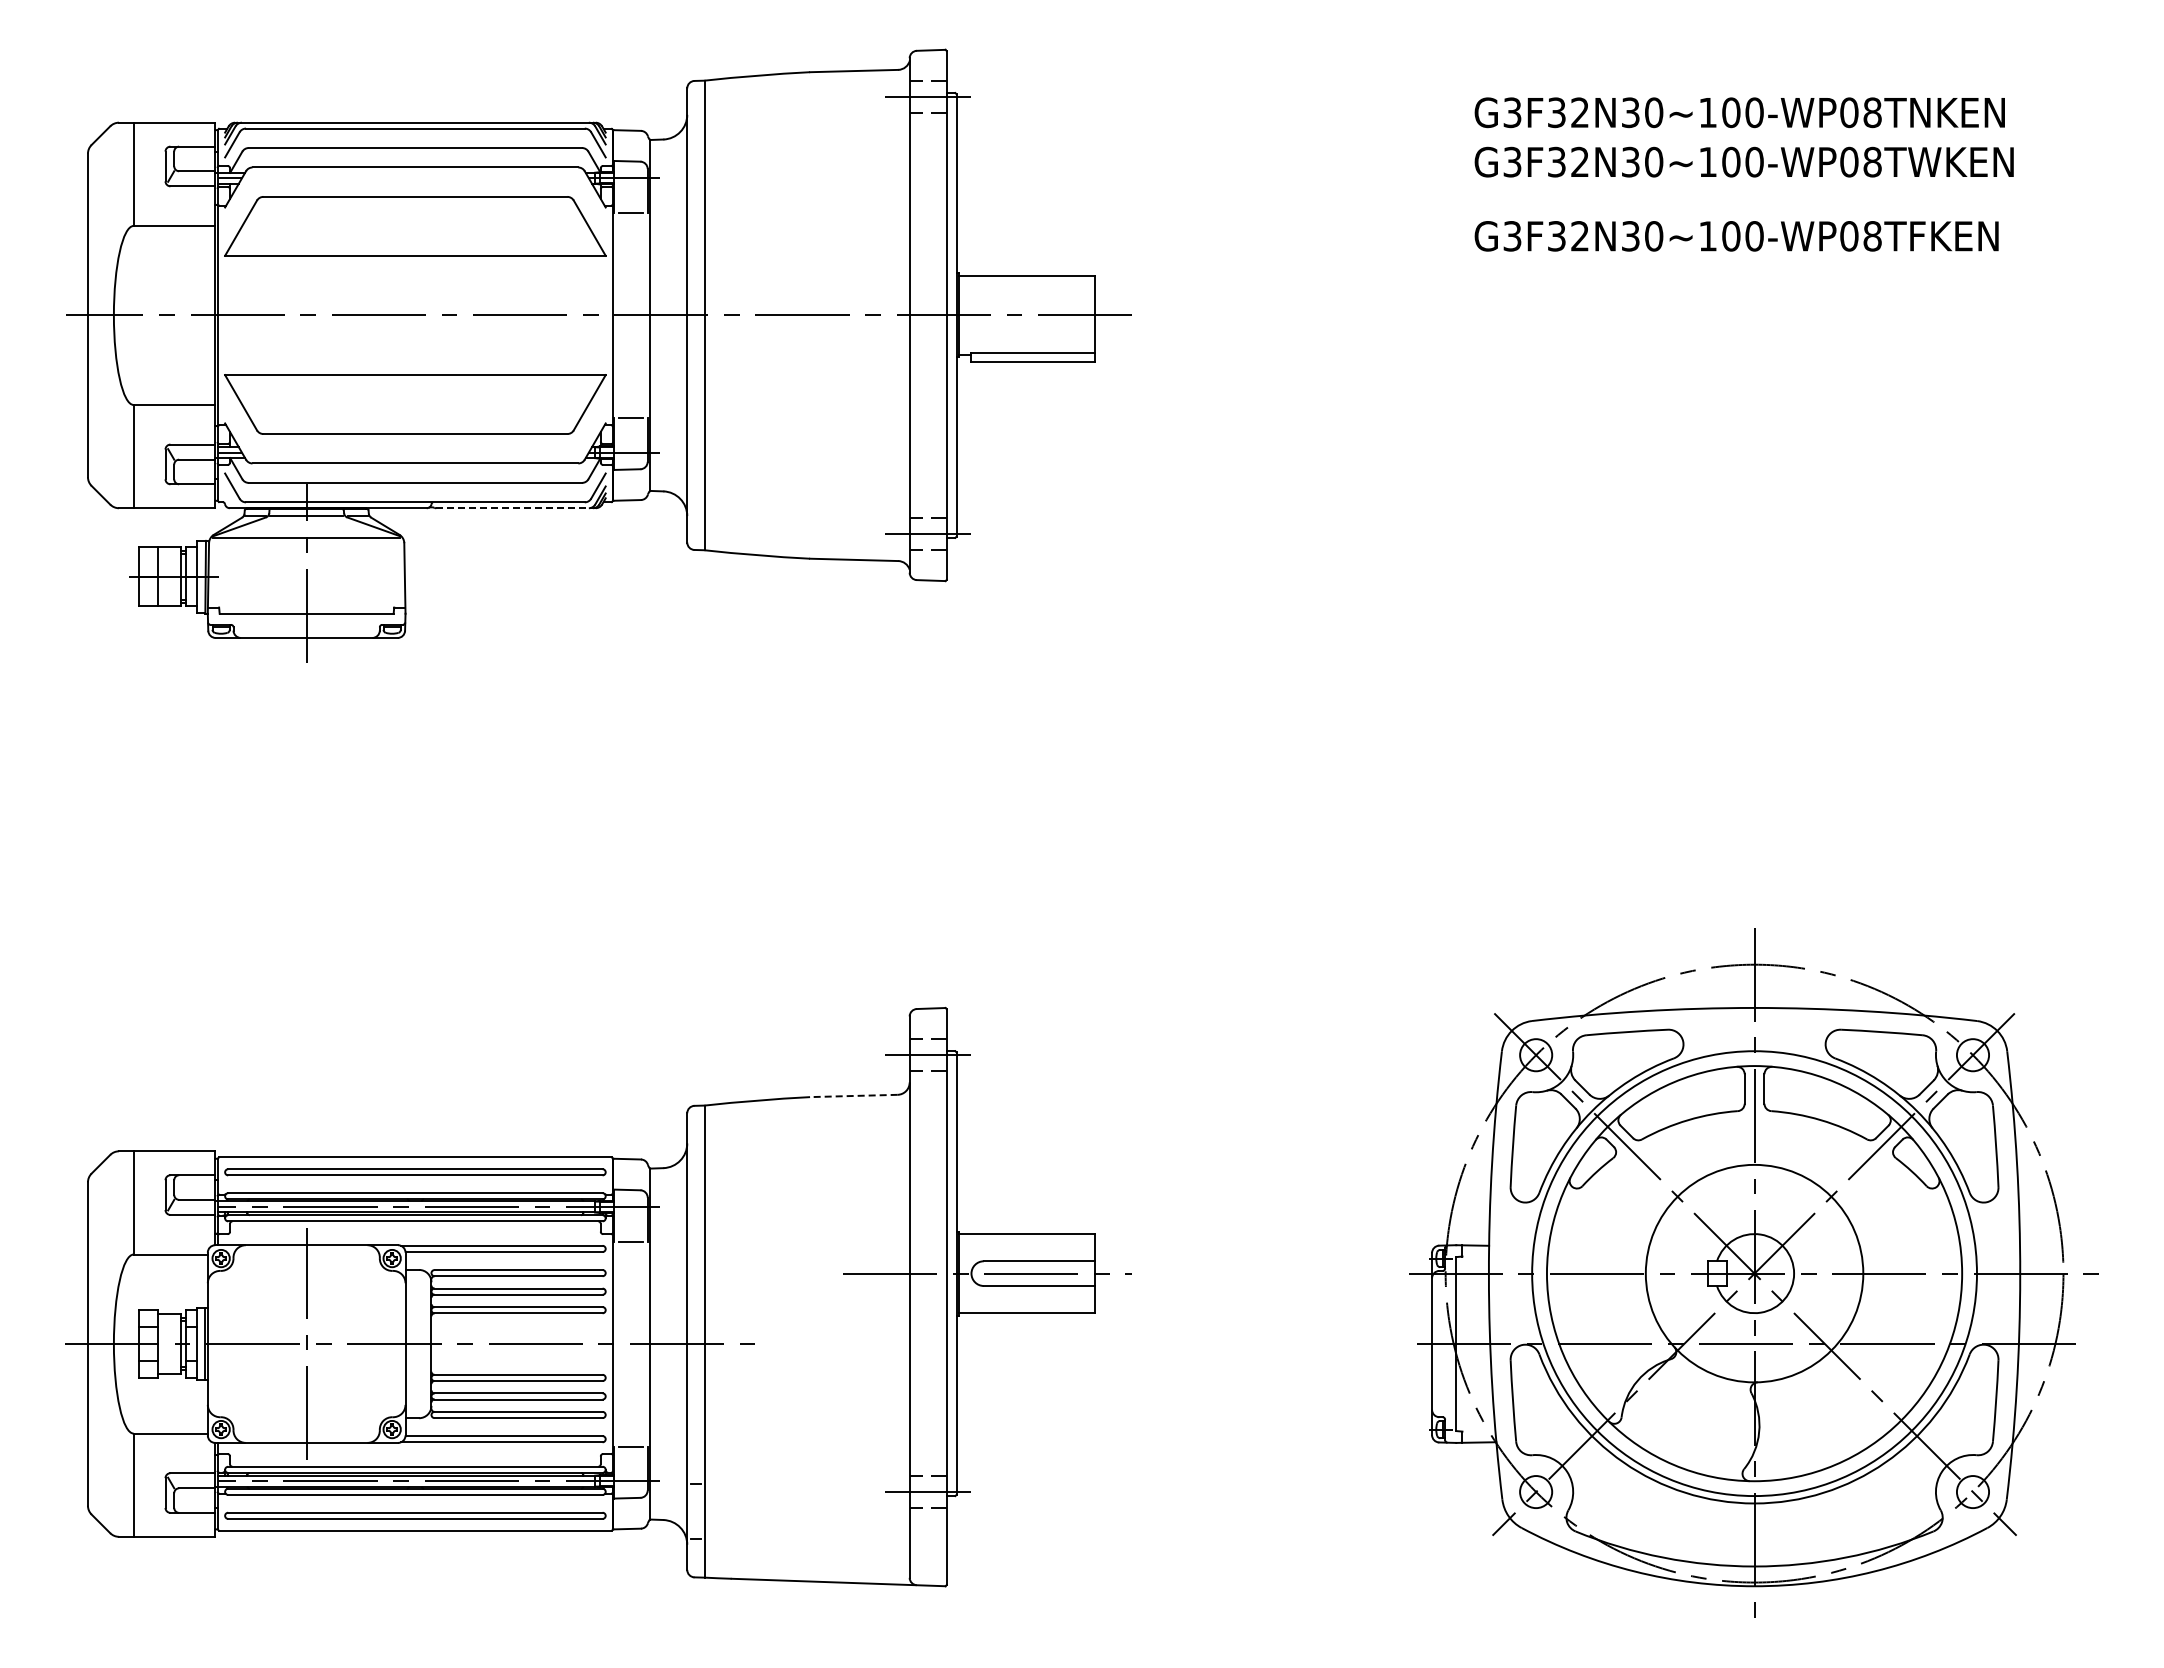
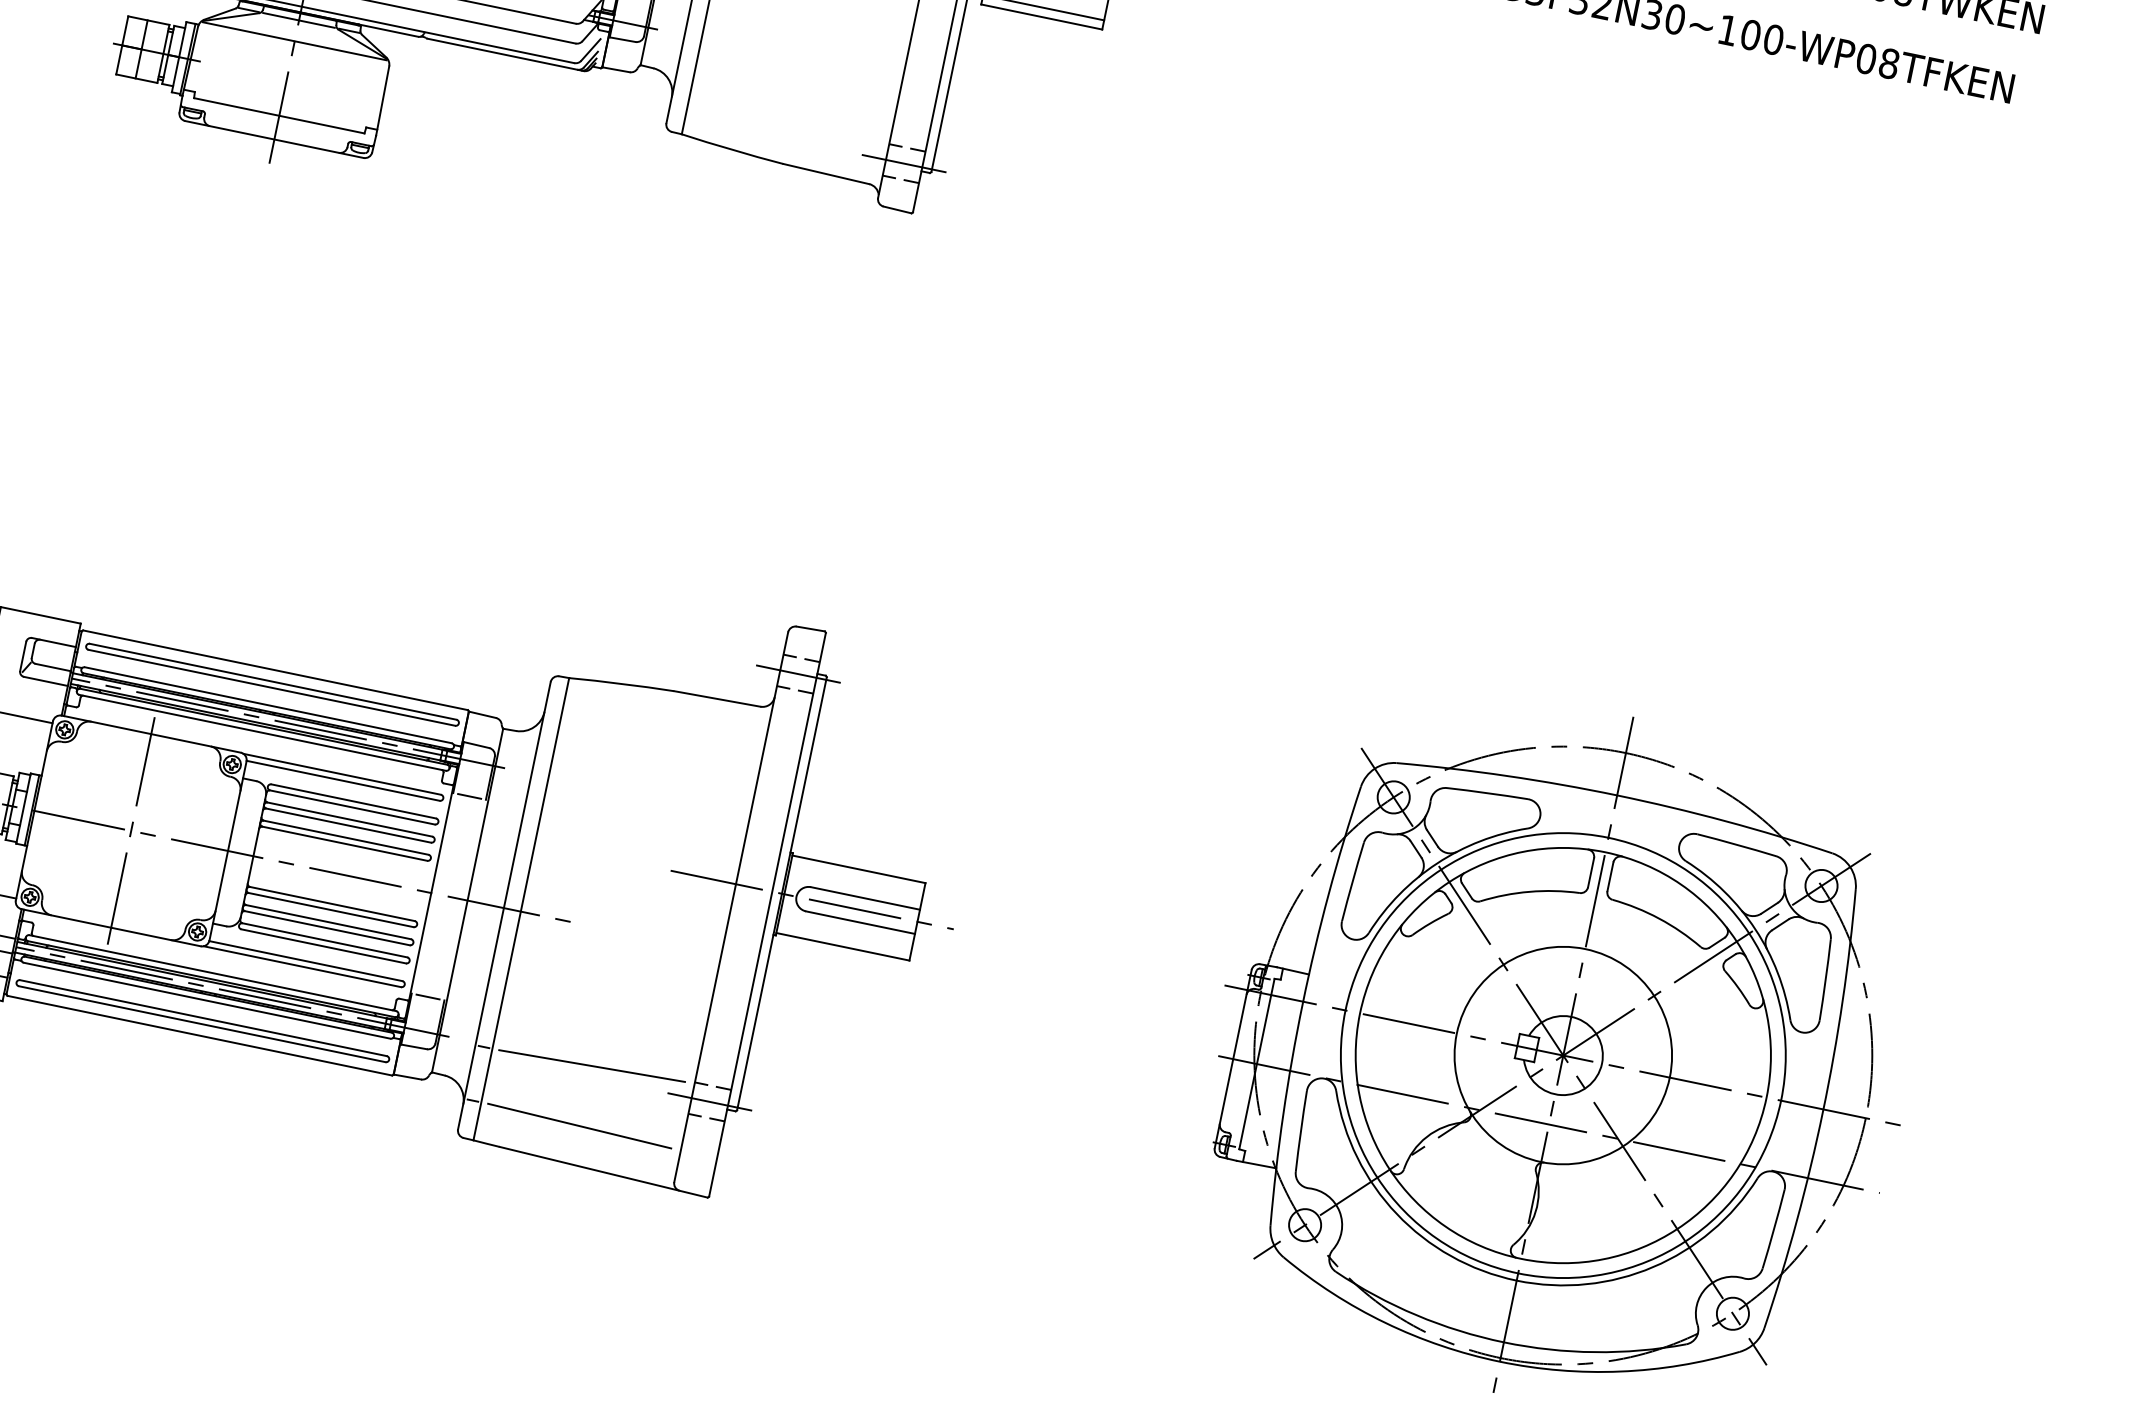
line: (515, 508) -> (505, 55), dashed -> solid
line: (853, 1095) -> (717, 698), dashed -> solid
line: (805, 1480) -> (592, 1065), added
line: (805, 1541) -> (579, 1125), added

